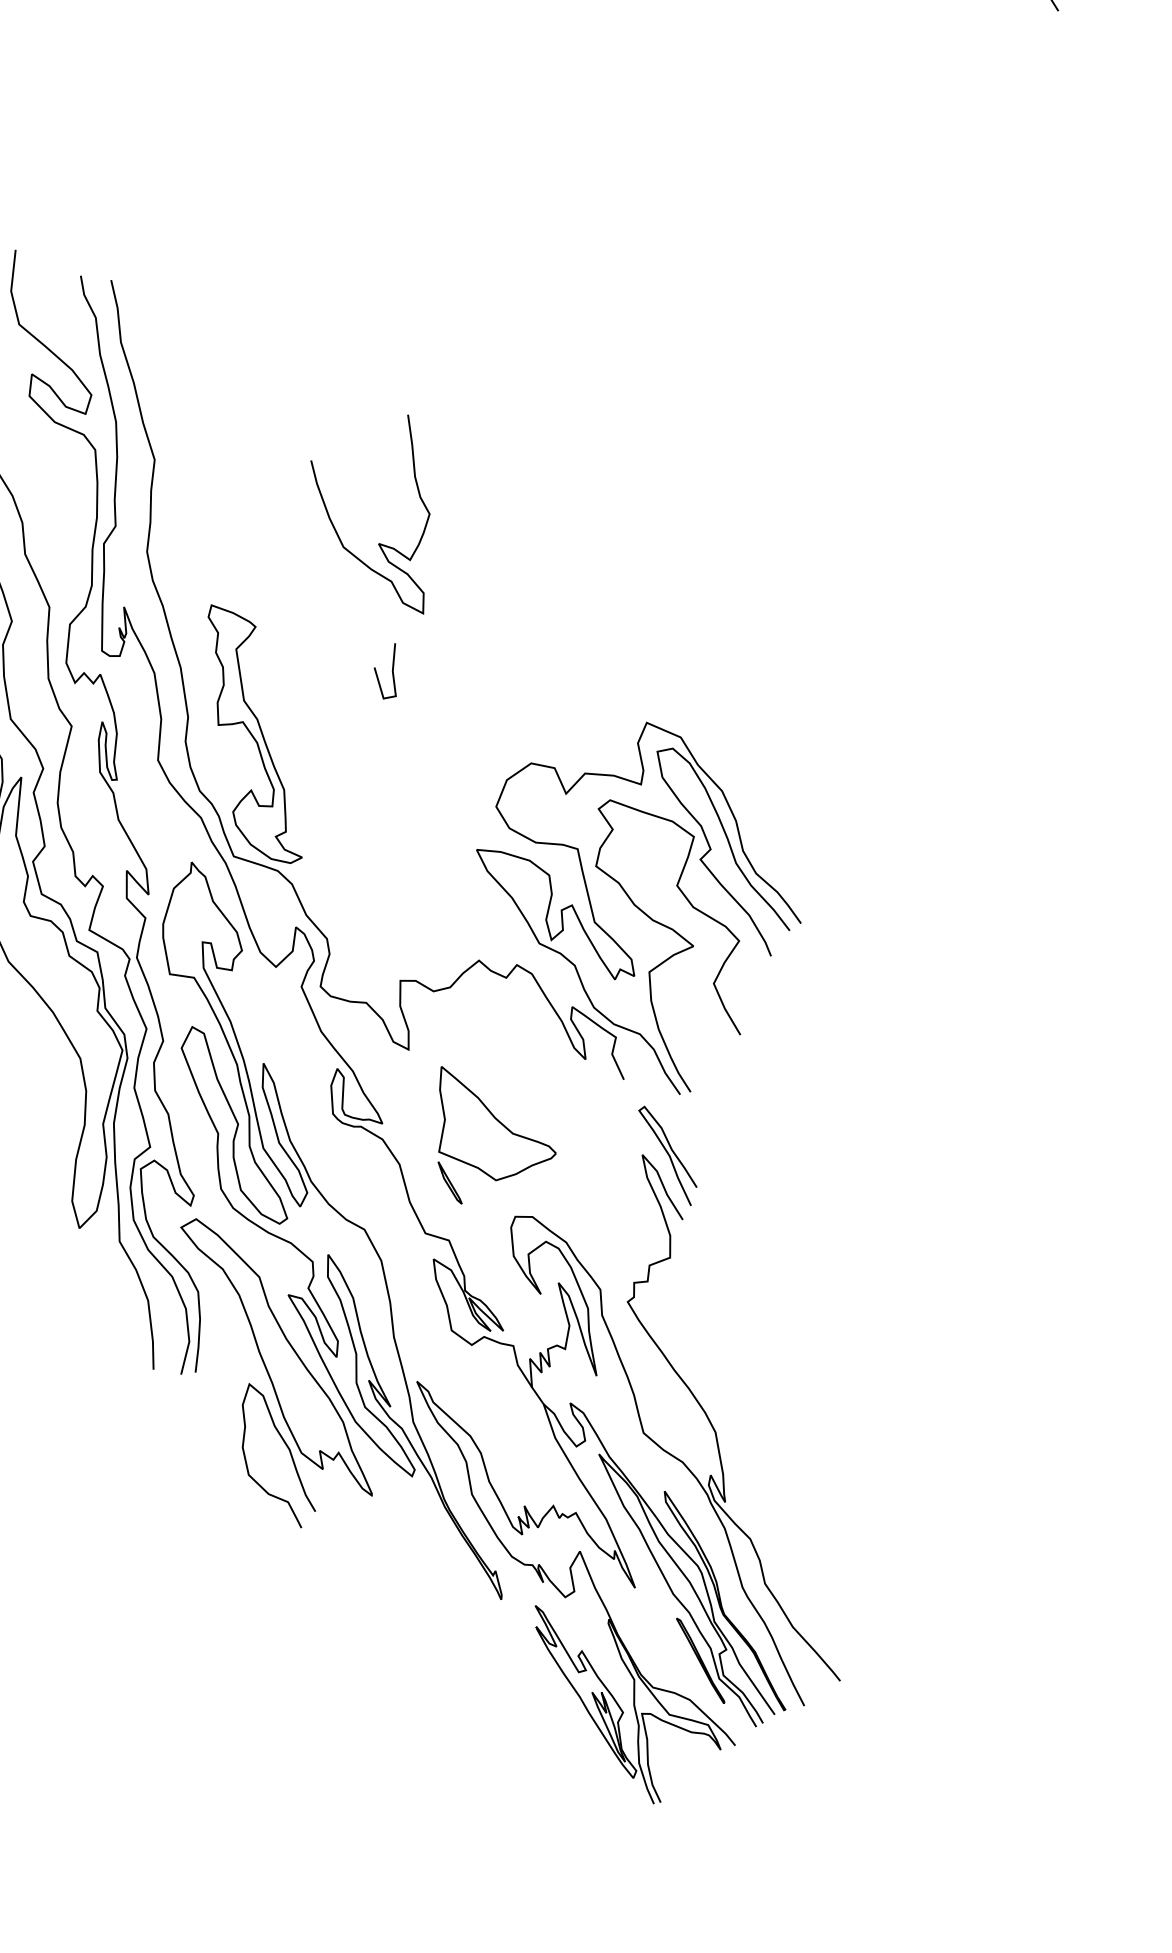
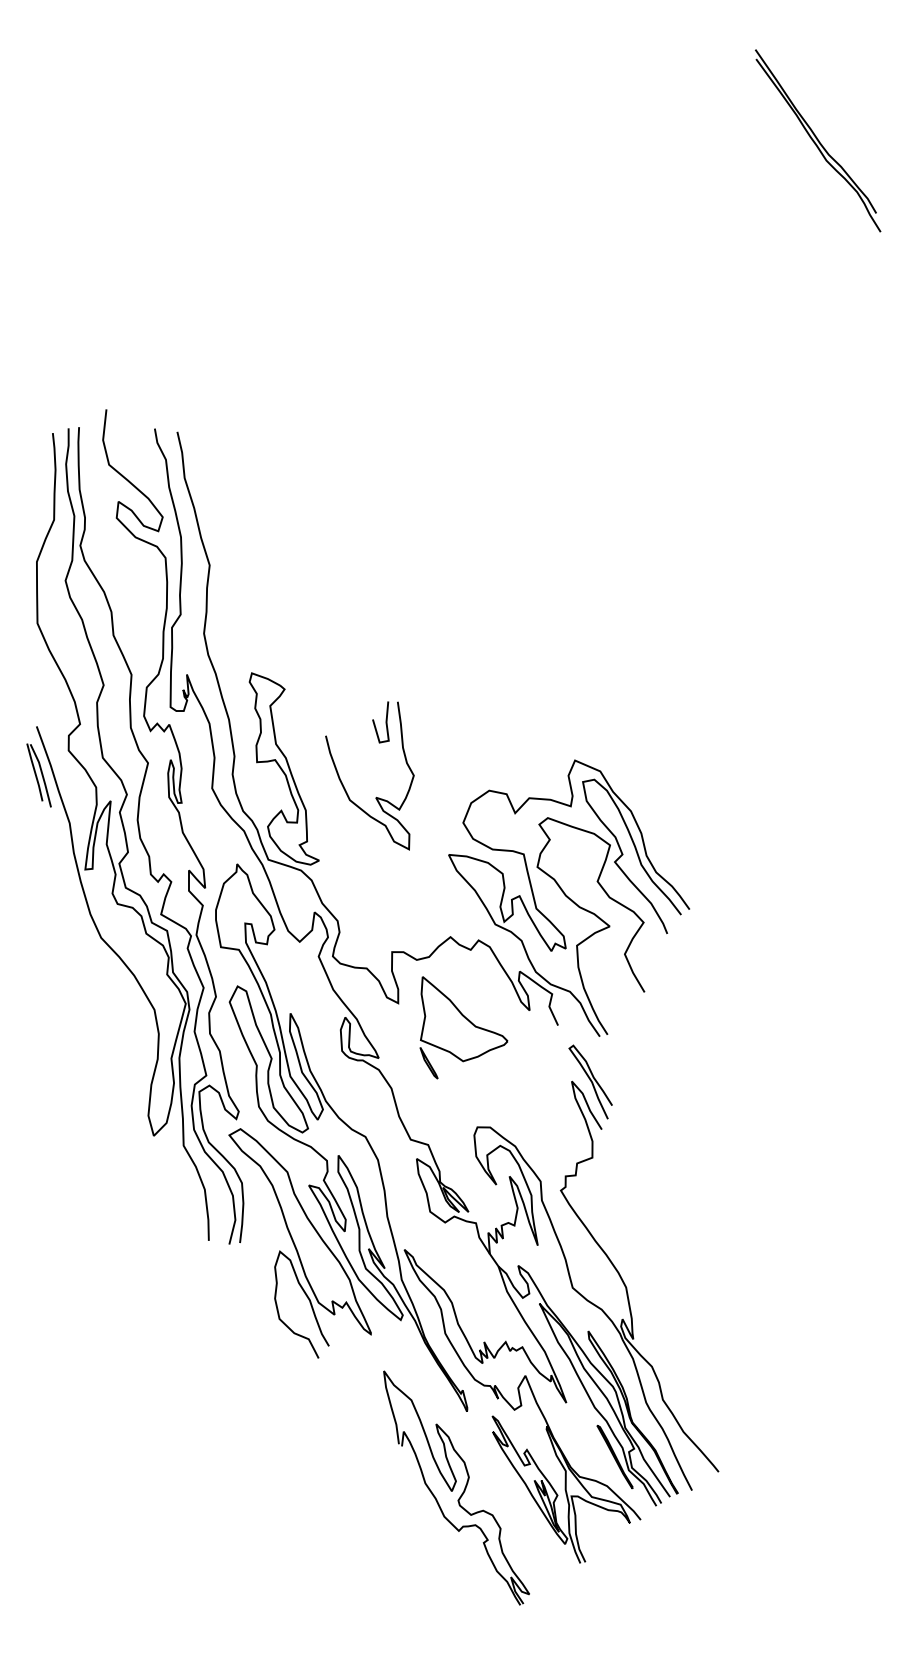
curve: (378, 543) -> (375, 797), moved
part: (496, 1134) -> (463, 1027), moved
part: (487, 1701) -> (456, 1487), added

